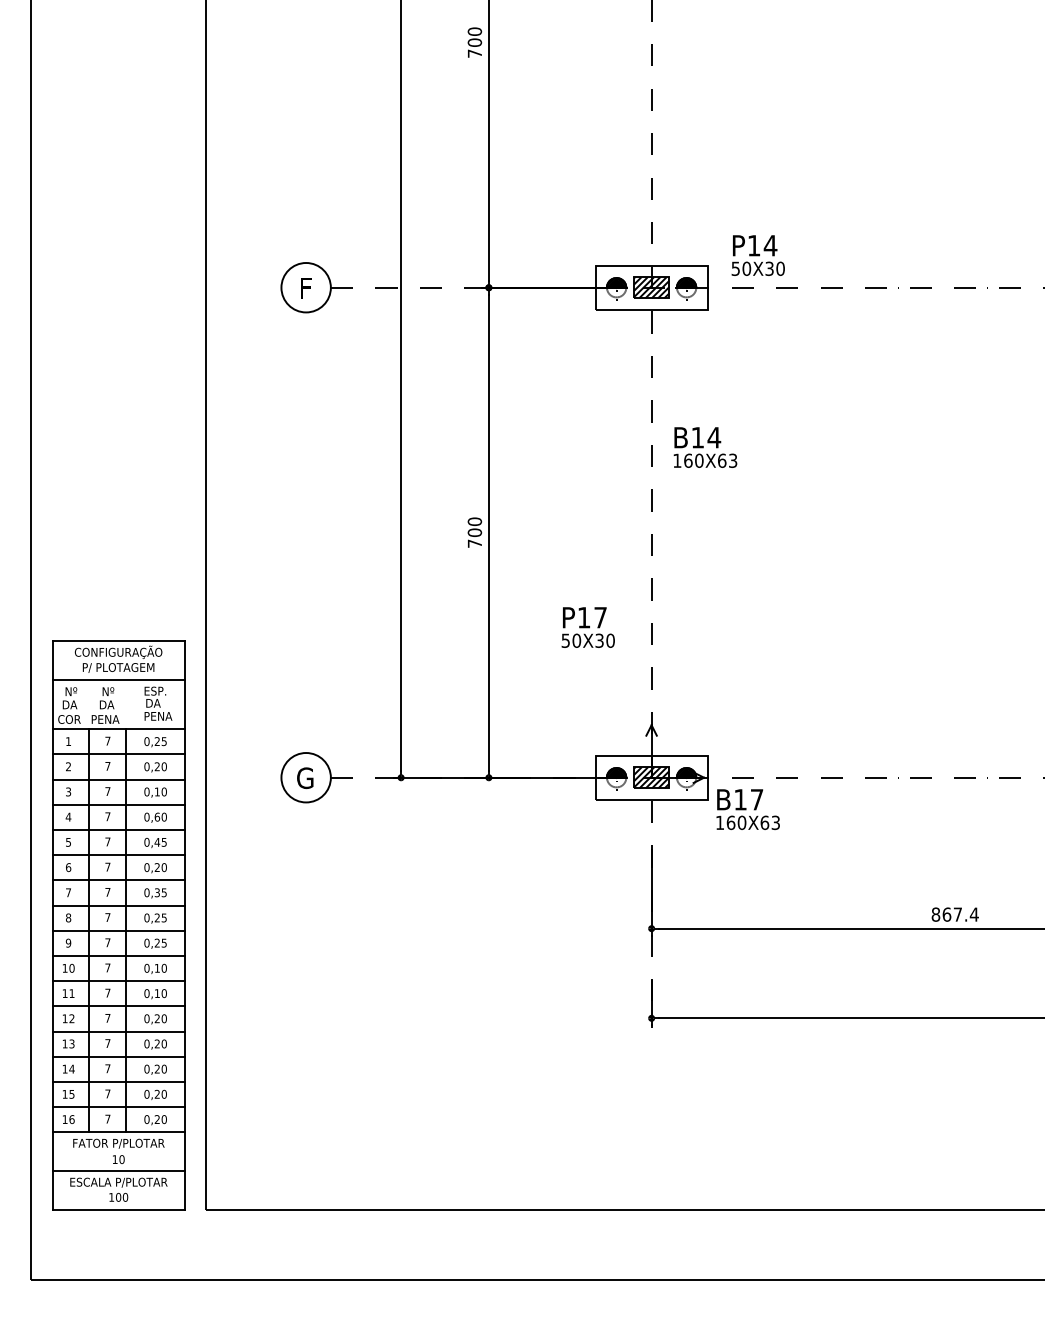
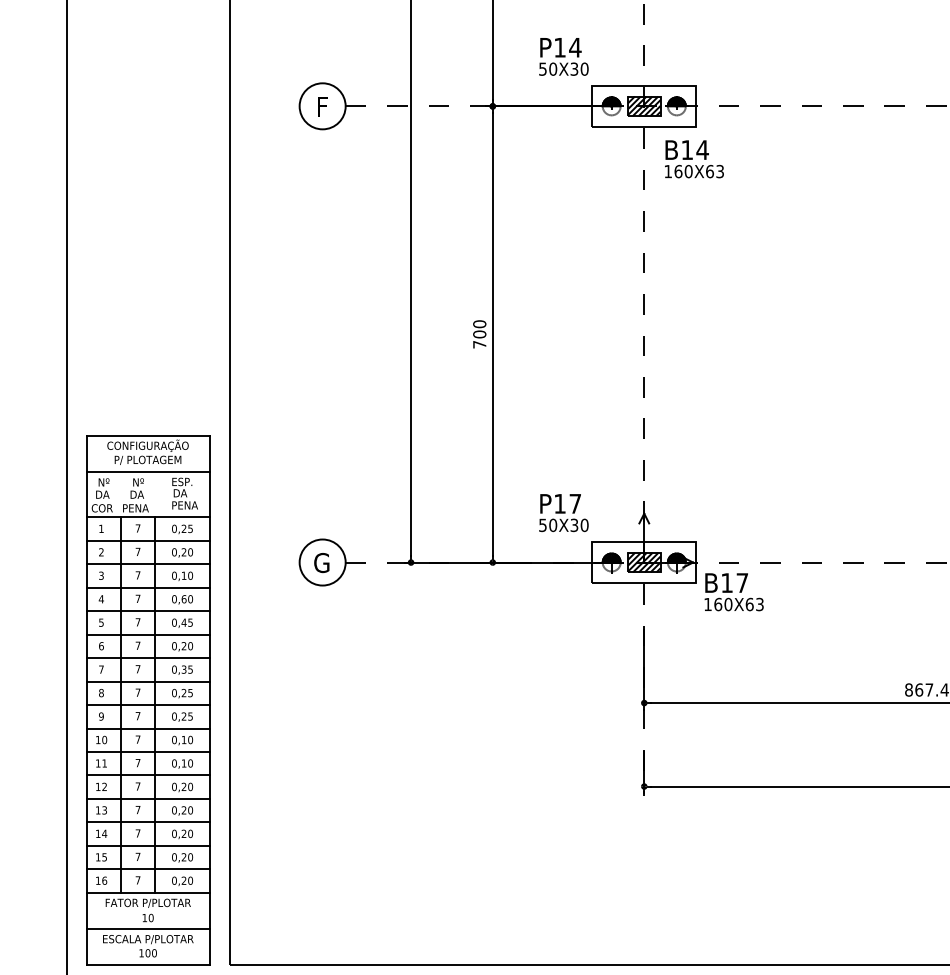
text: (757, 255) -> (563, 56), moved
text: (705, 447) -> (694, 159), moved
text: (587, 627) -> (563, 512), moved

